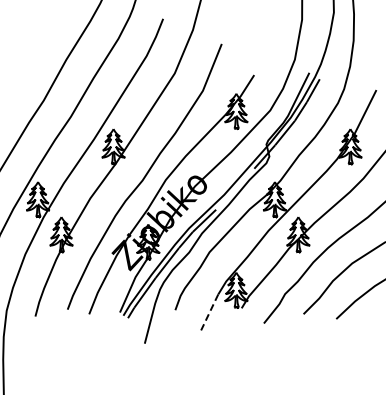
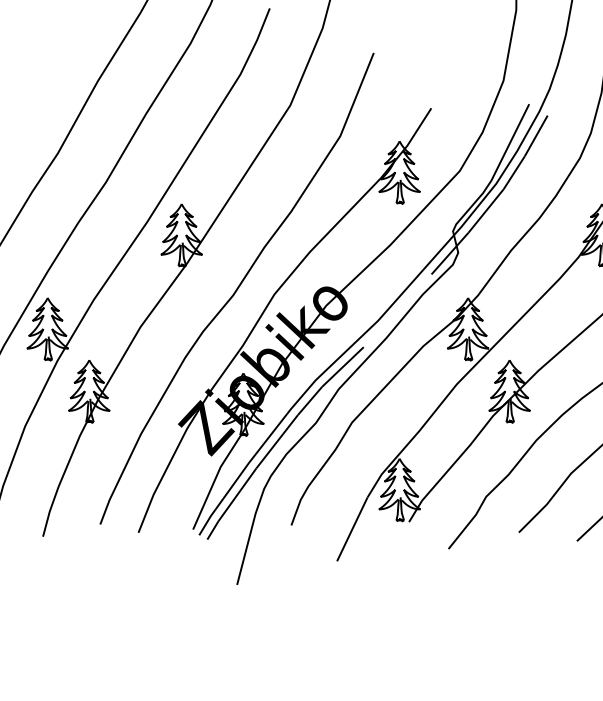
line: (209, 312) -> (351, 529), dashed -> solid

